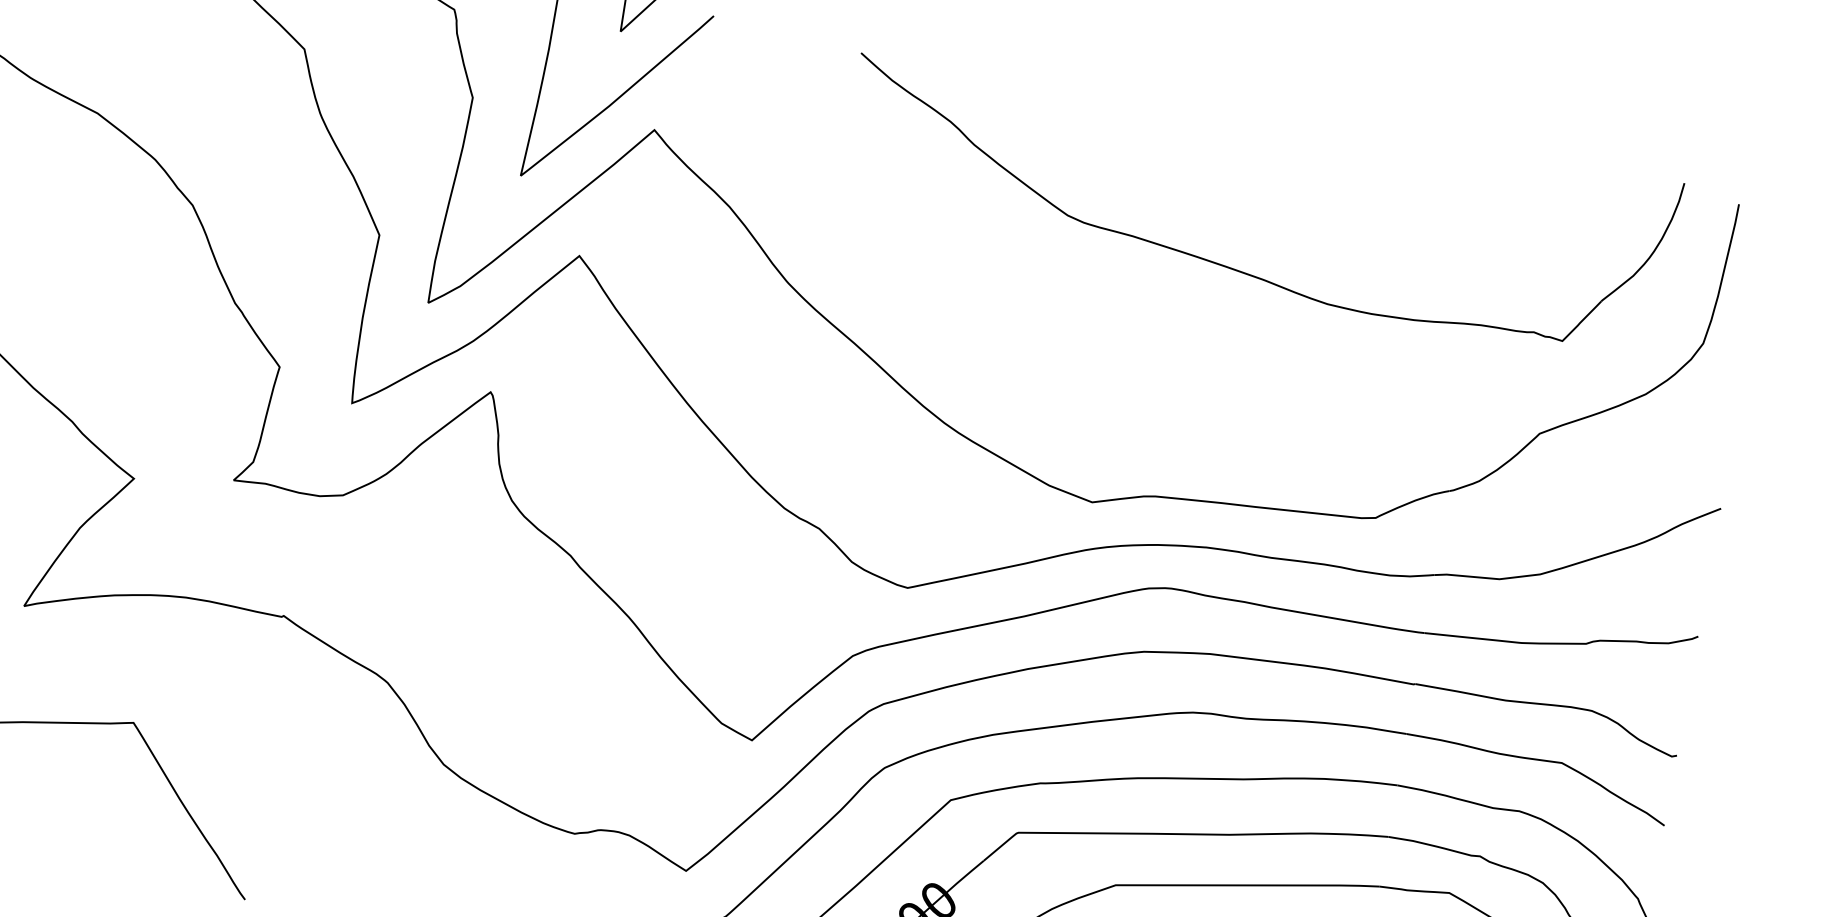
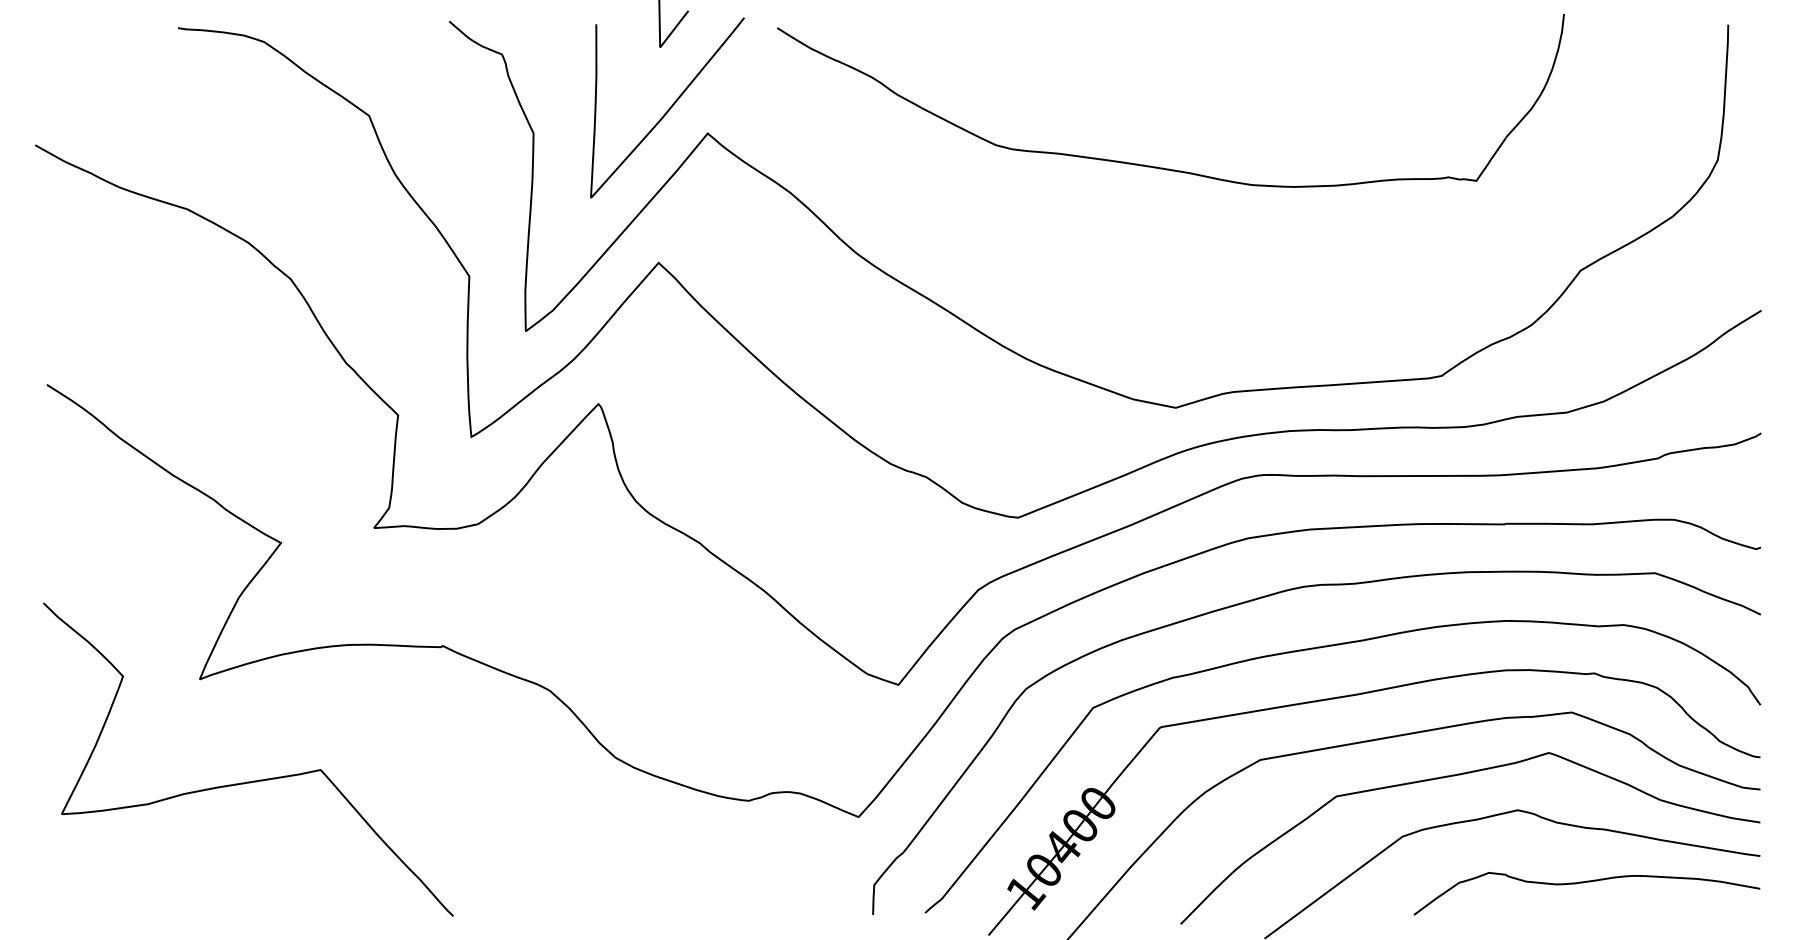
part: (1232, 267) -> (1157, 166), moved

